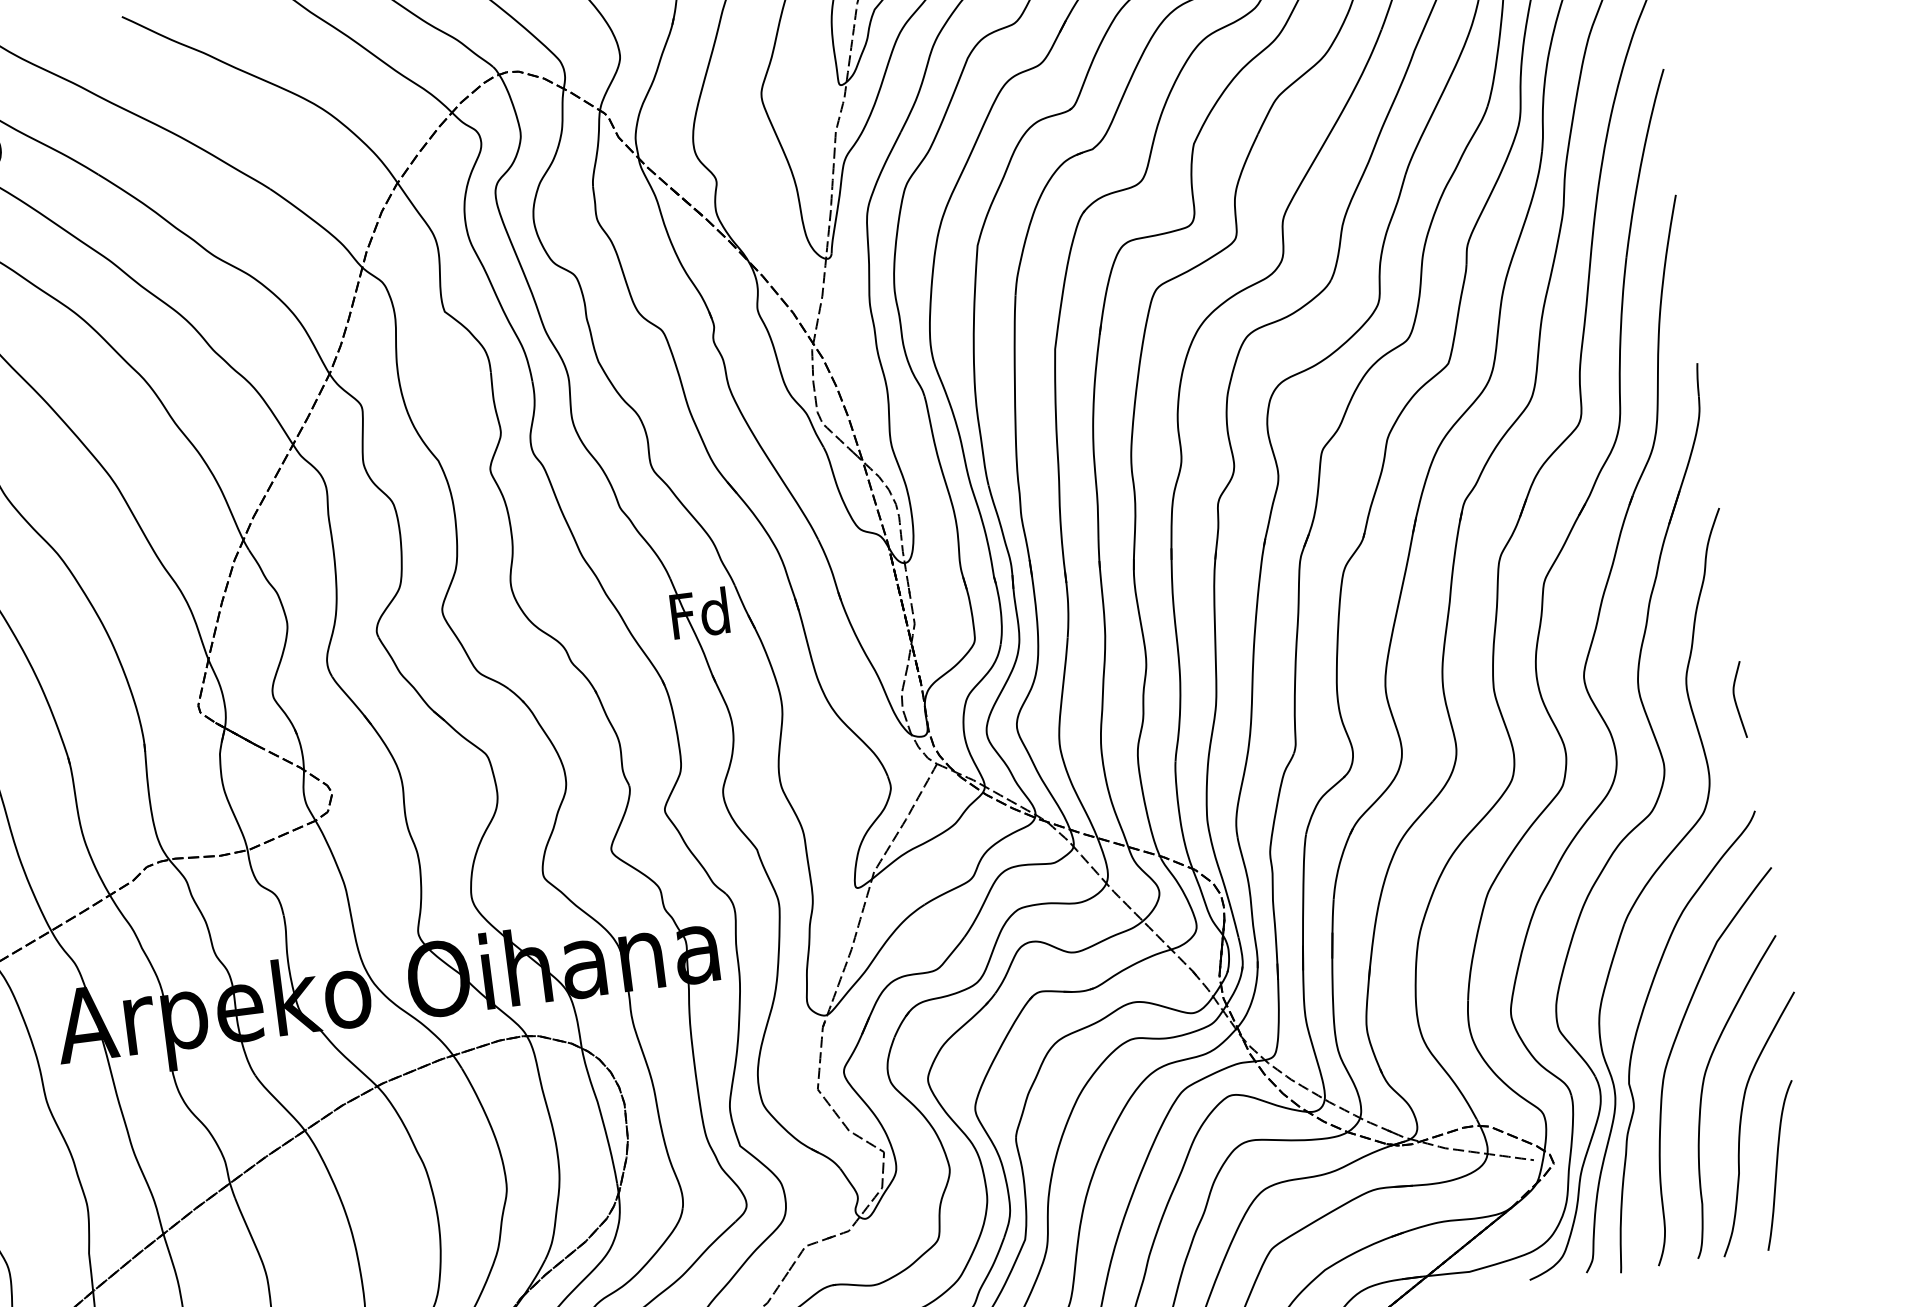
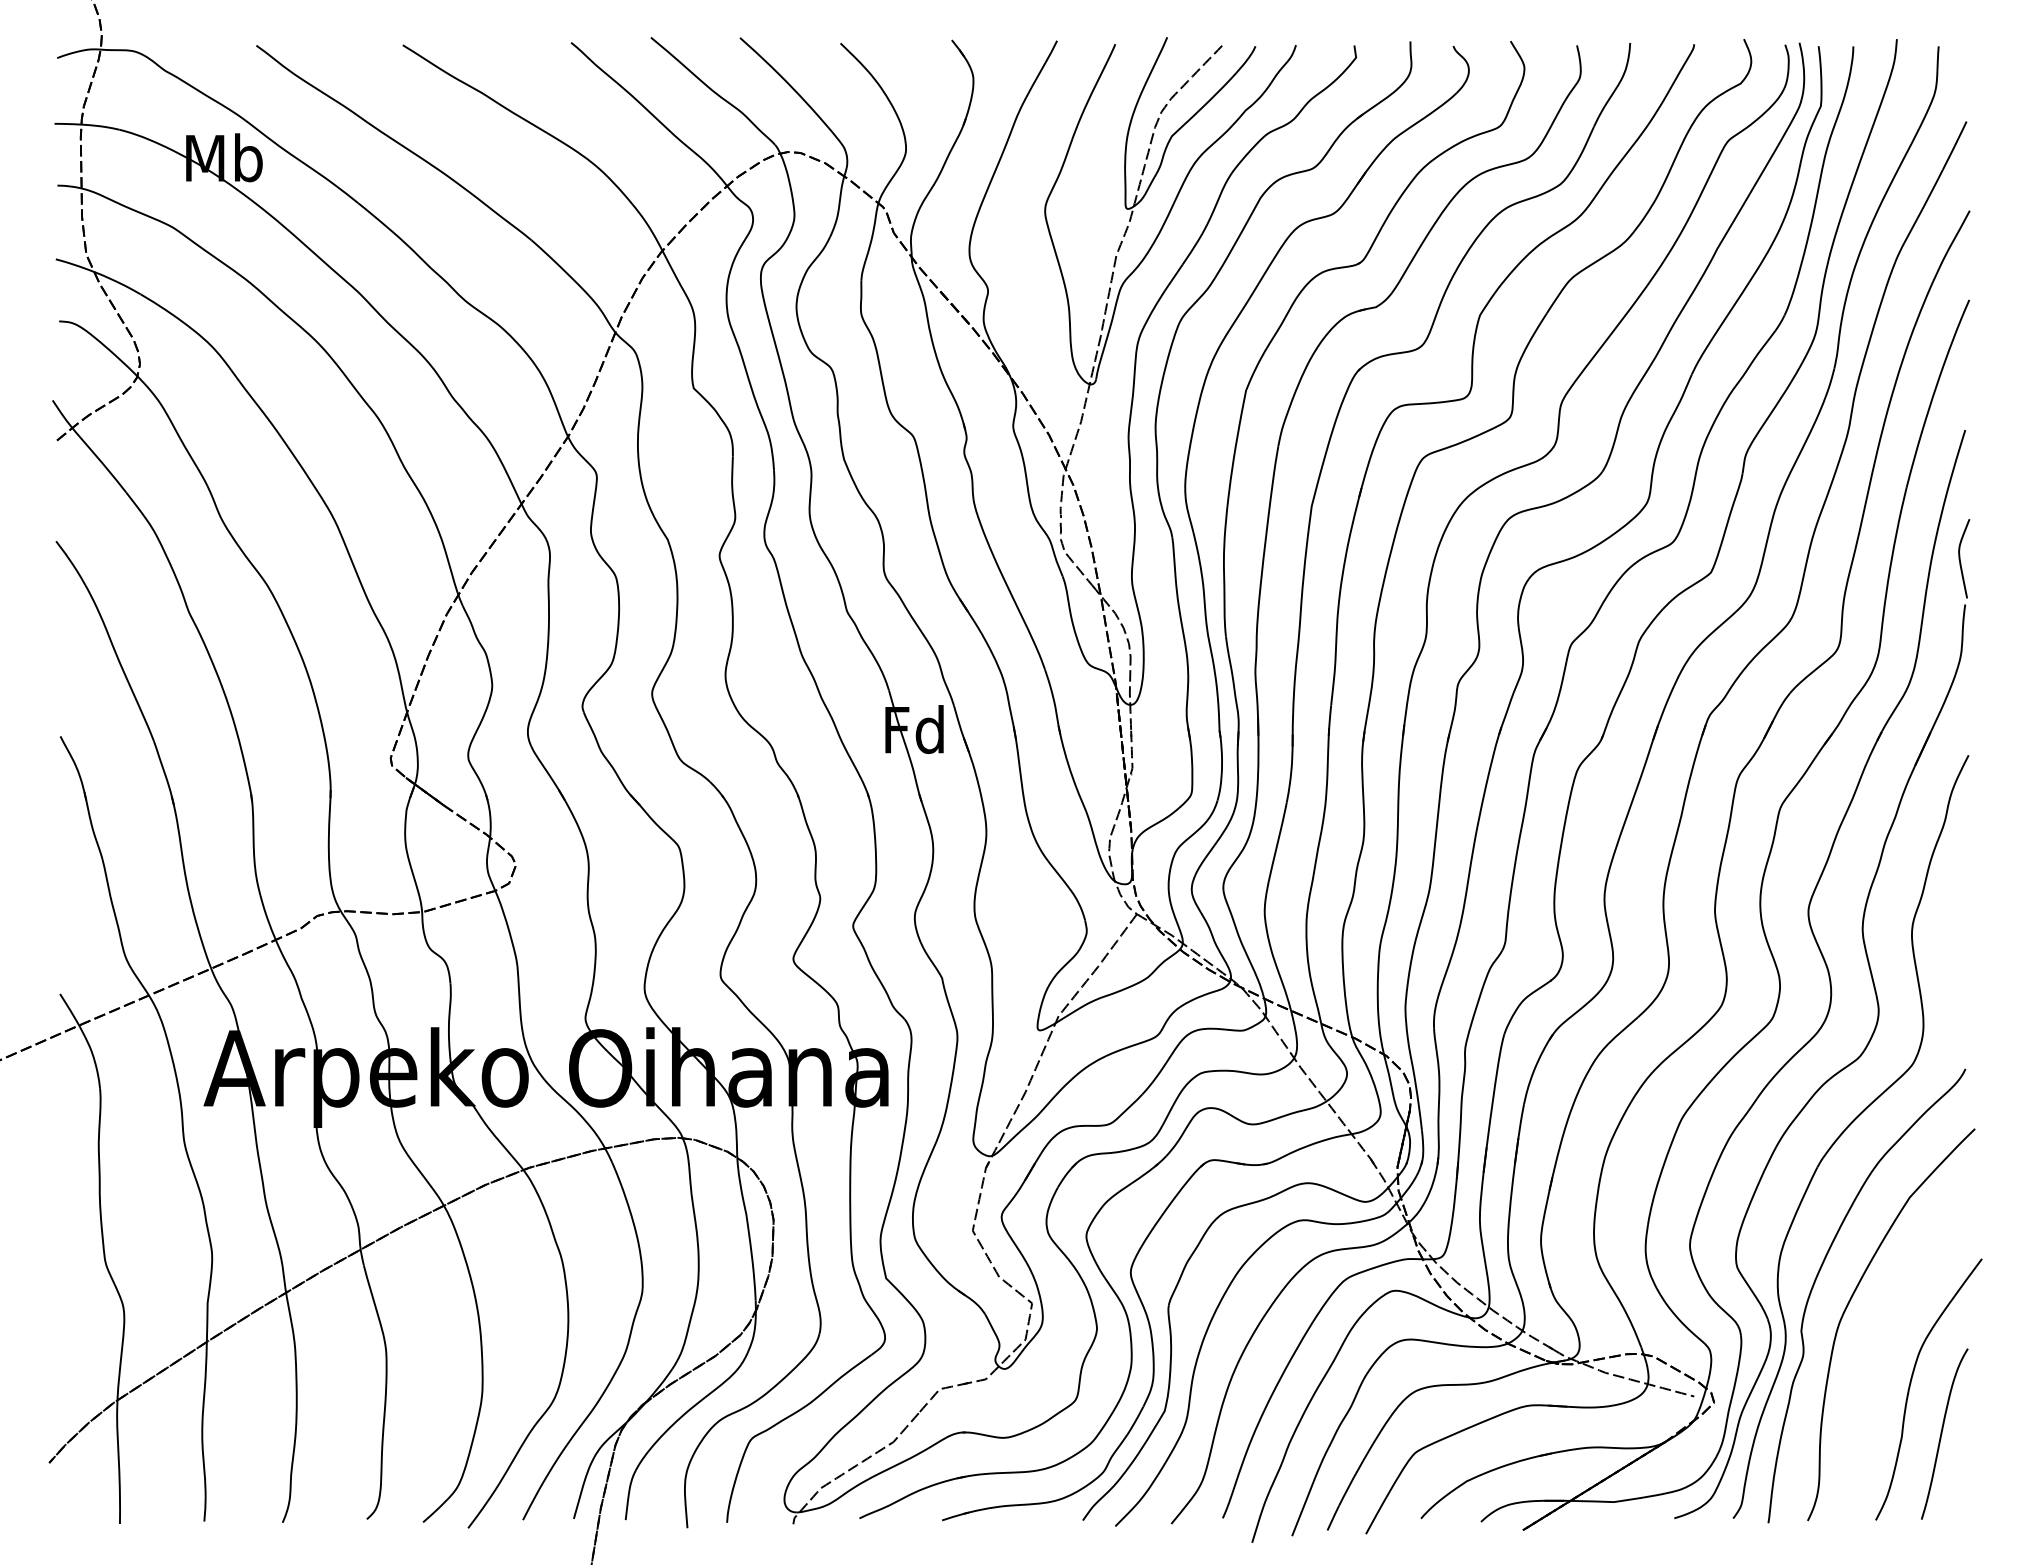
curve: (1735, 700) -> (1960, 558), moved
curve: (1703, 1089) -> (1876, 1346), removed

